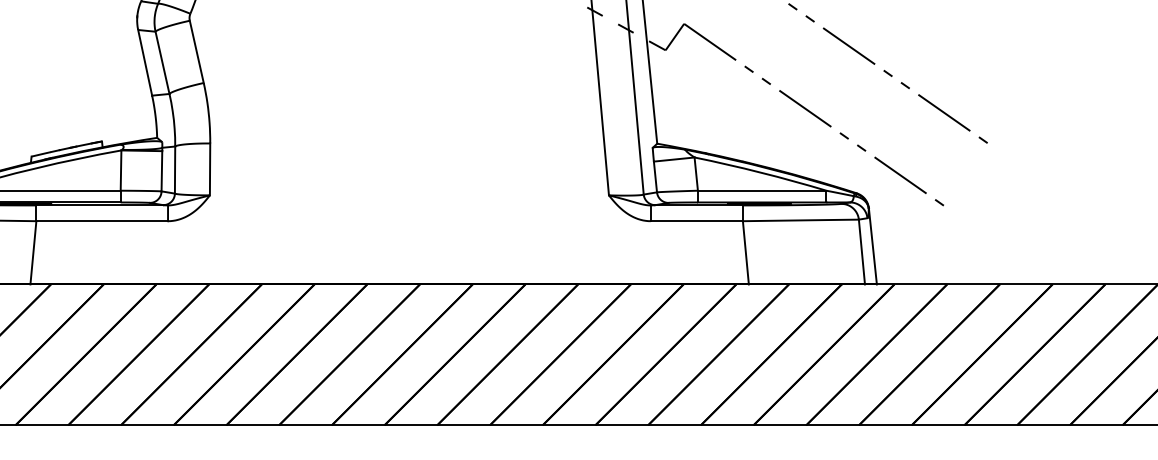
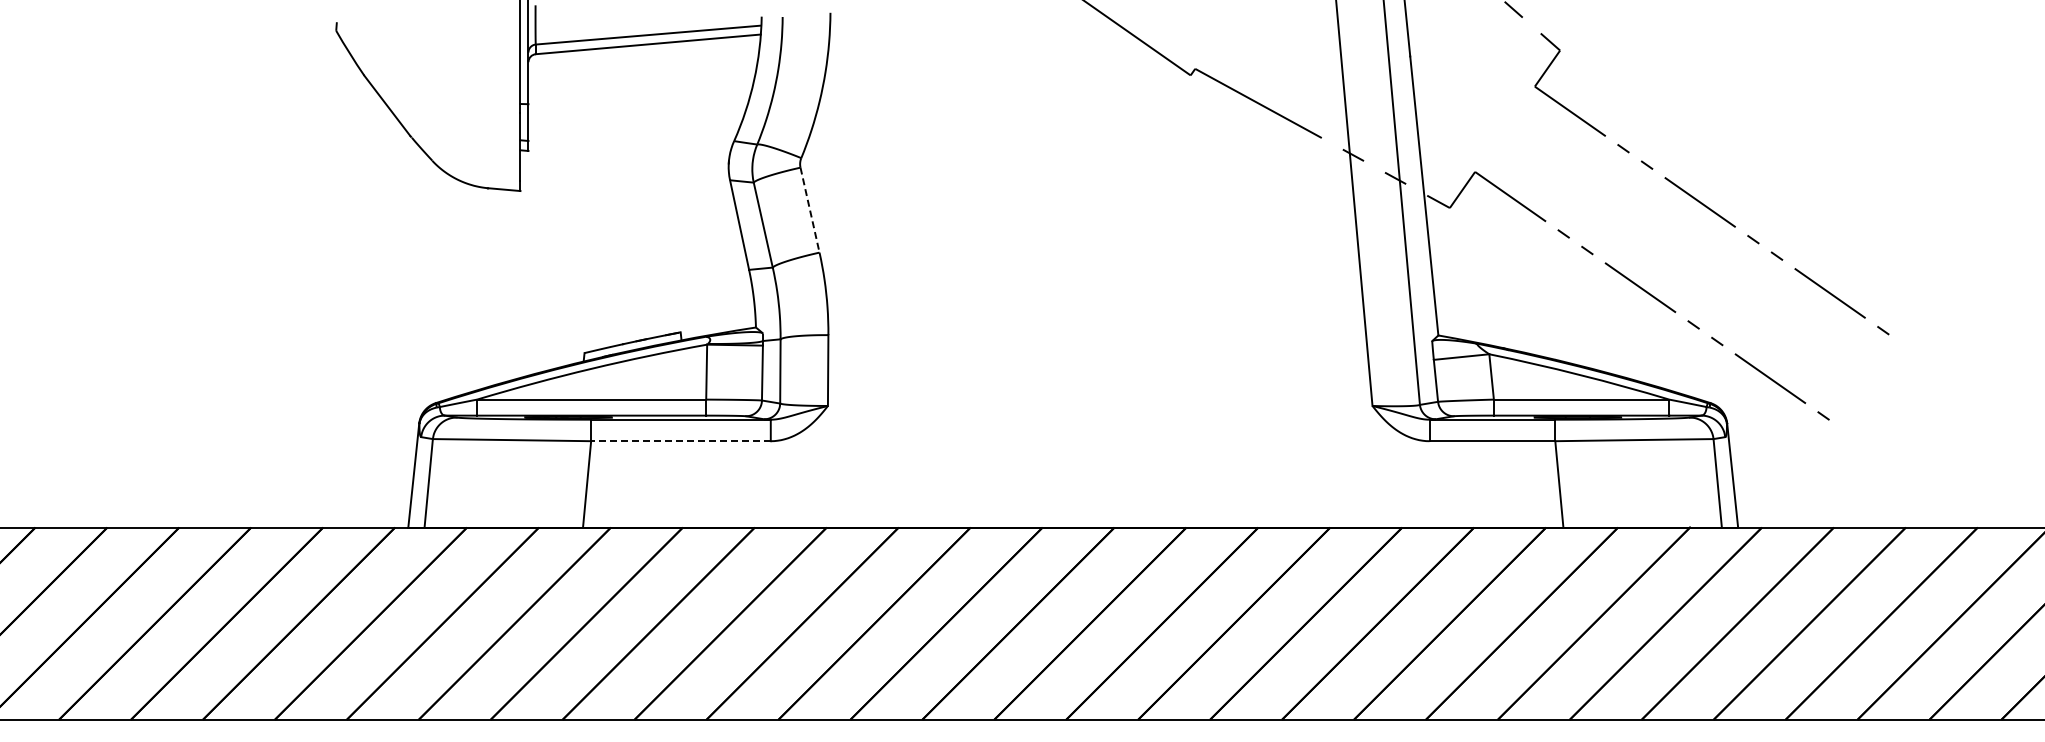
line: (197, 52) -> (810, 210), solid -> dashed
line: (101, 221) -> (680, 441), solid -> dashed

